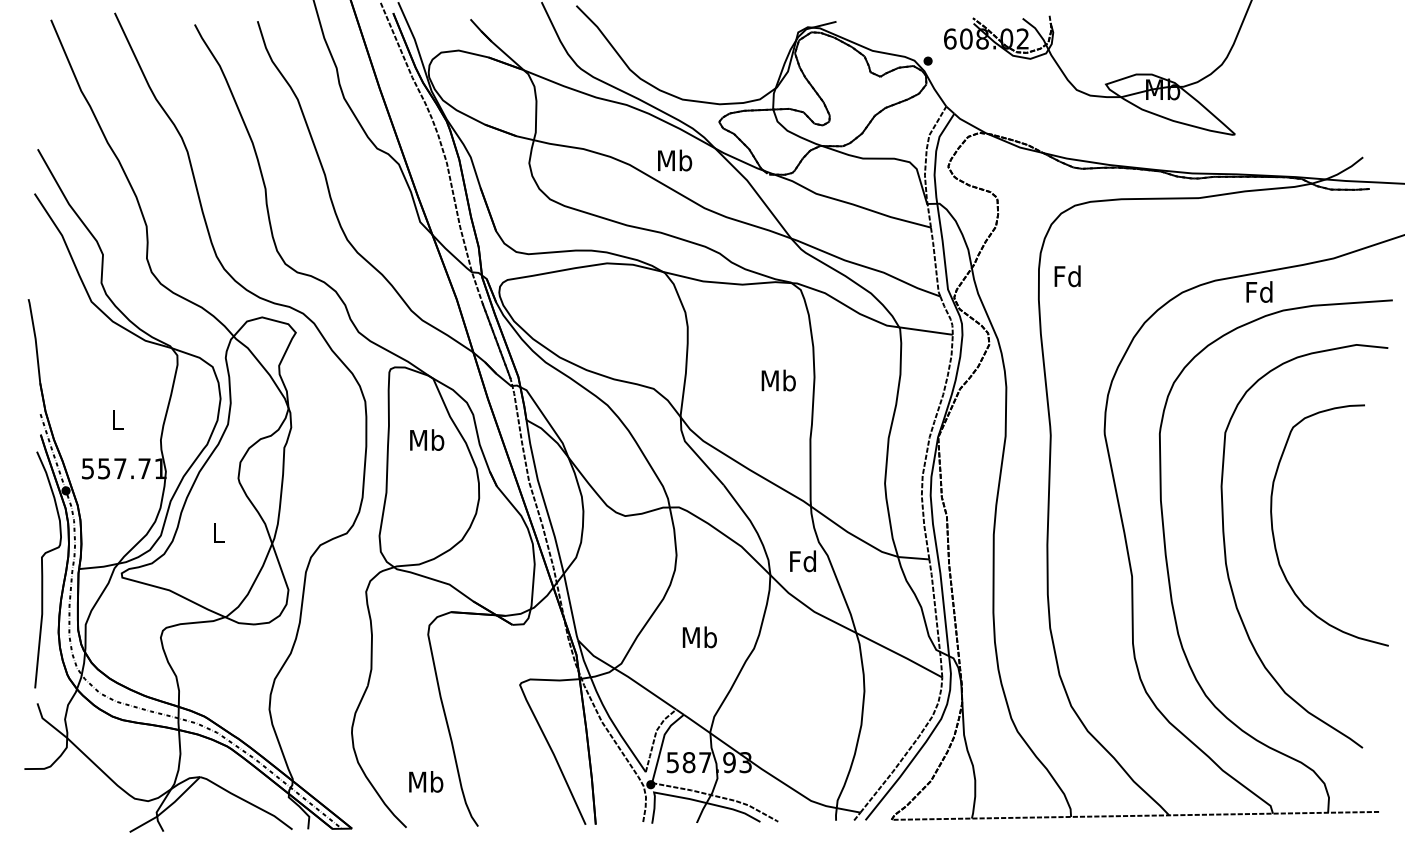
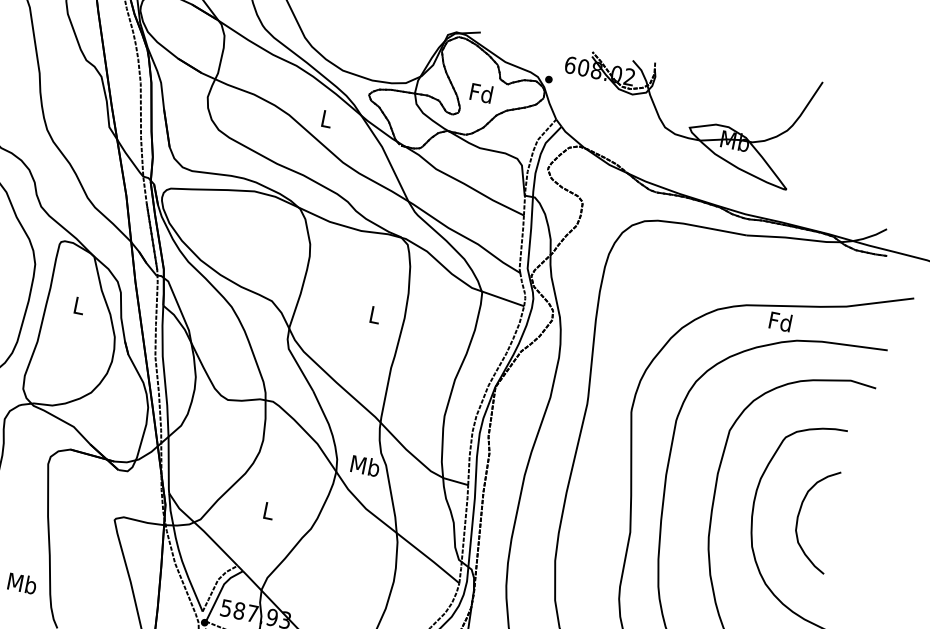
text: (675, 160) -> (327, 118), Mb -> L
text: (1067, 276) -> (481, 93), moved
text: (778, 380) -> (374, 314), Mb -> L
text: (427, 439) -> (79, 305), Mb -> L
curve: (1327, 517) -> (798, 516), added
text: (803, 561) -> (365, 466), Fd -> Mb
text: (699, 637) -> (268, 510), Mb -> L

